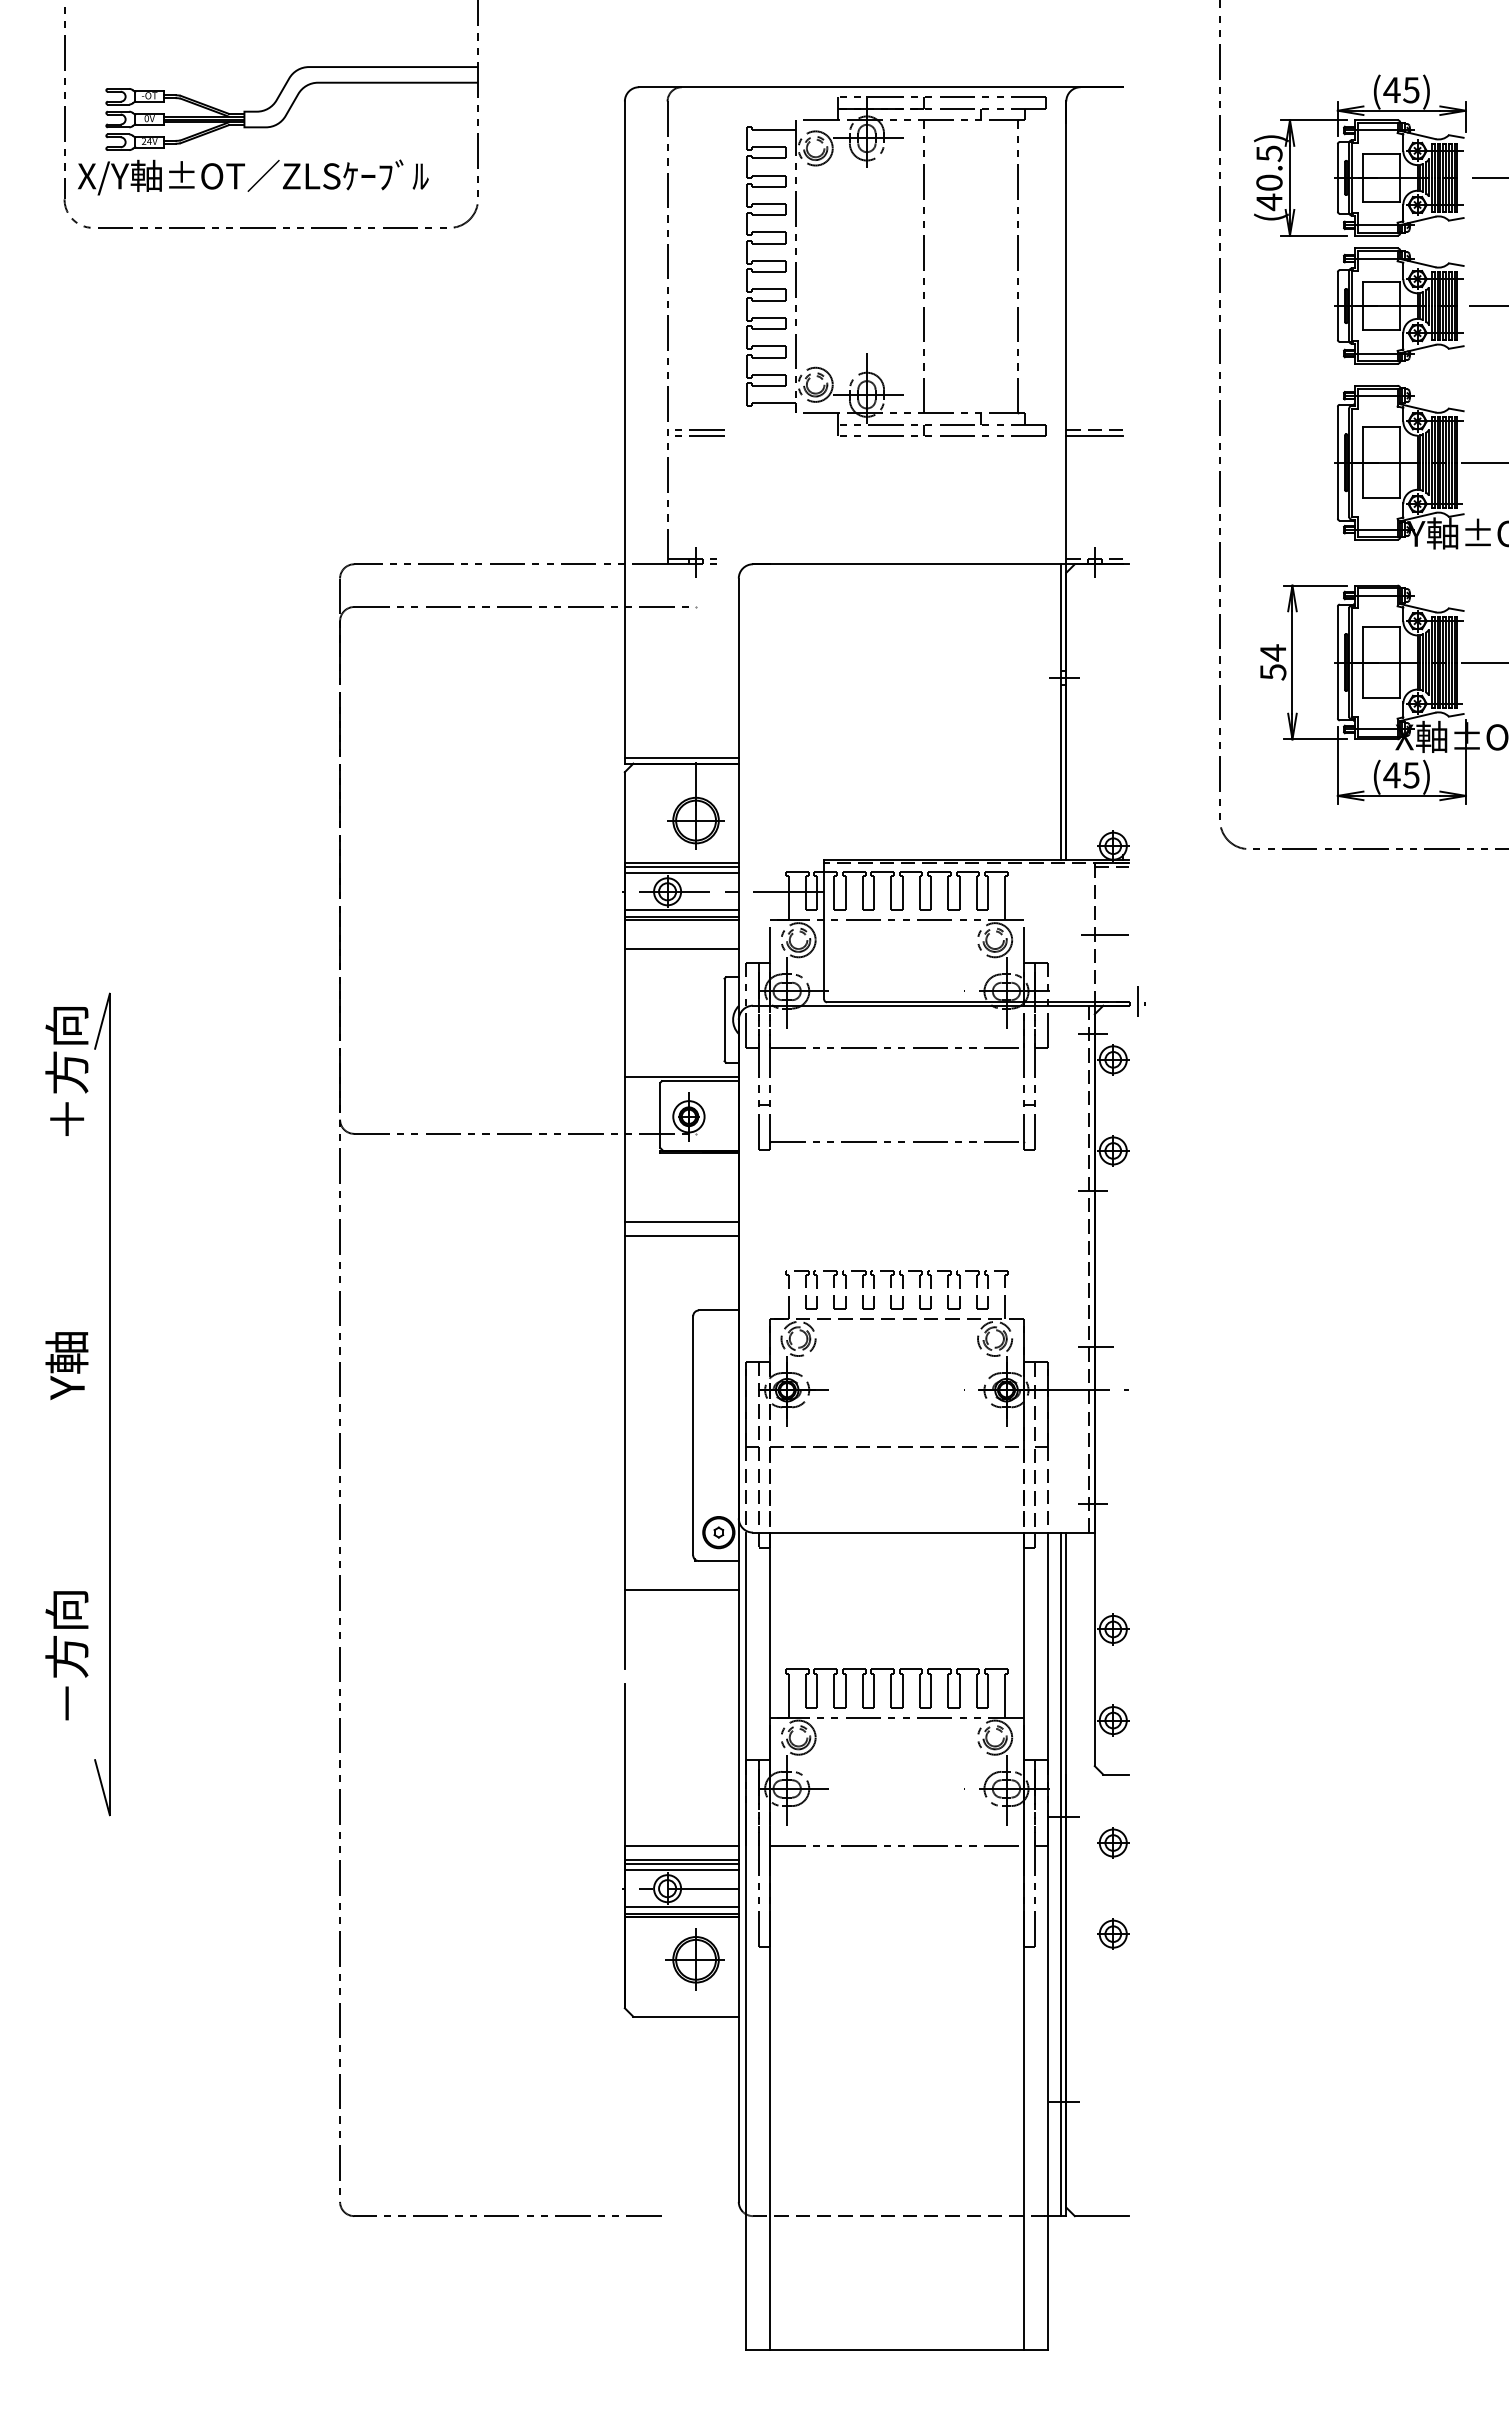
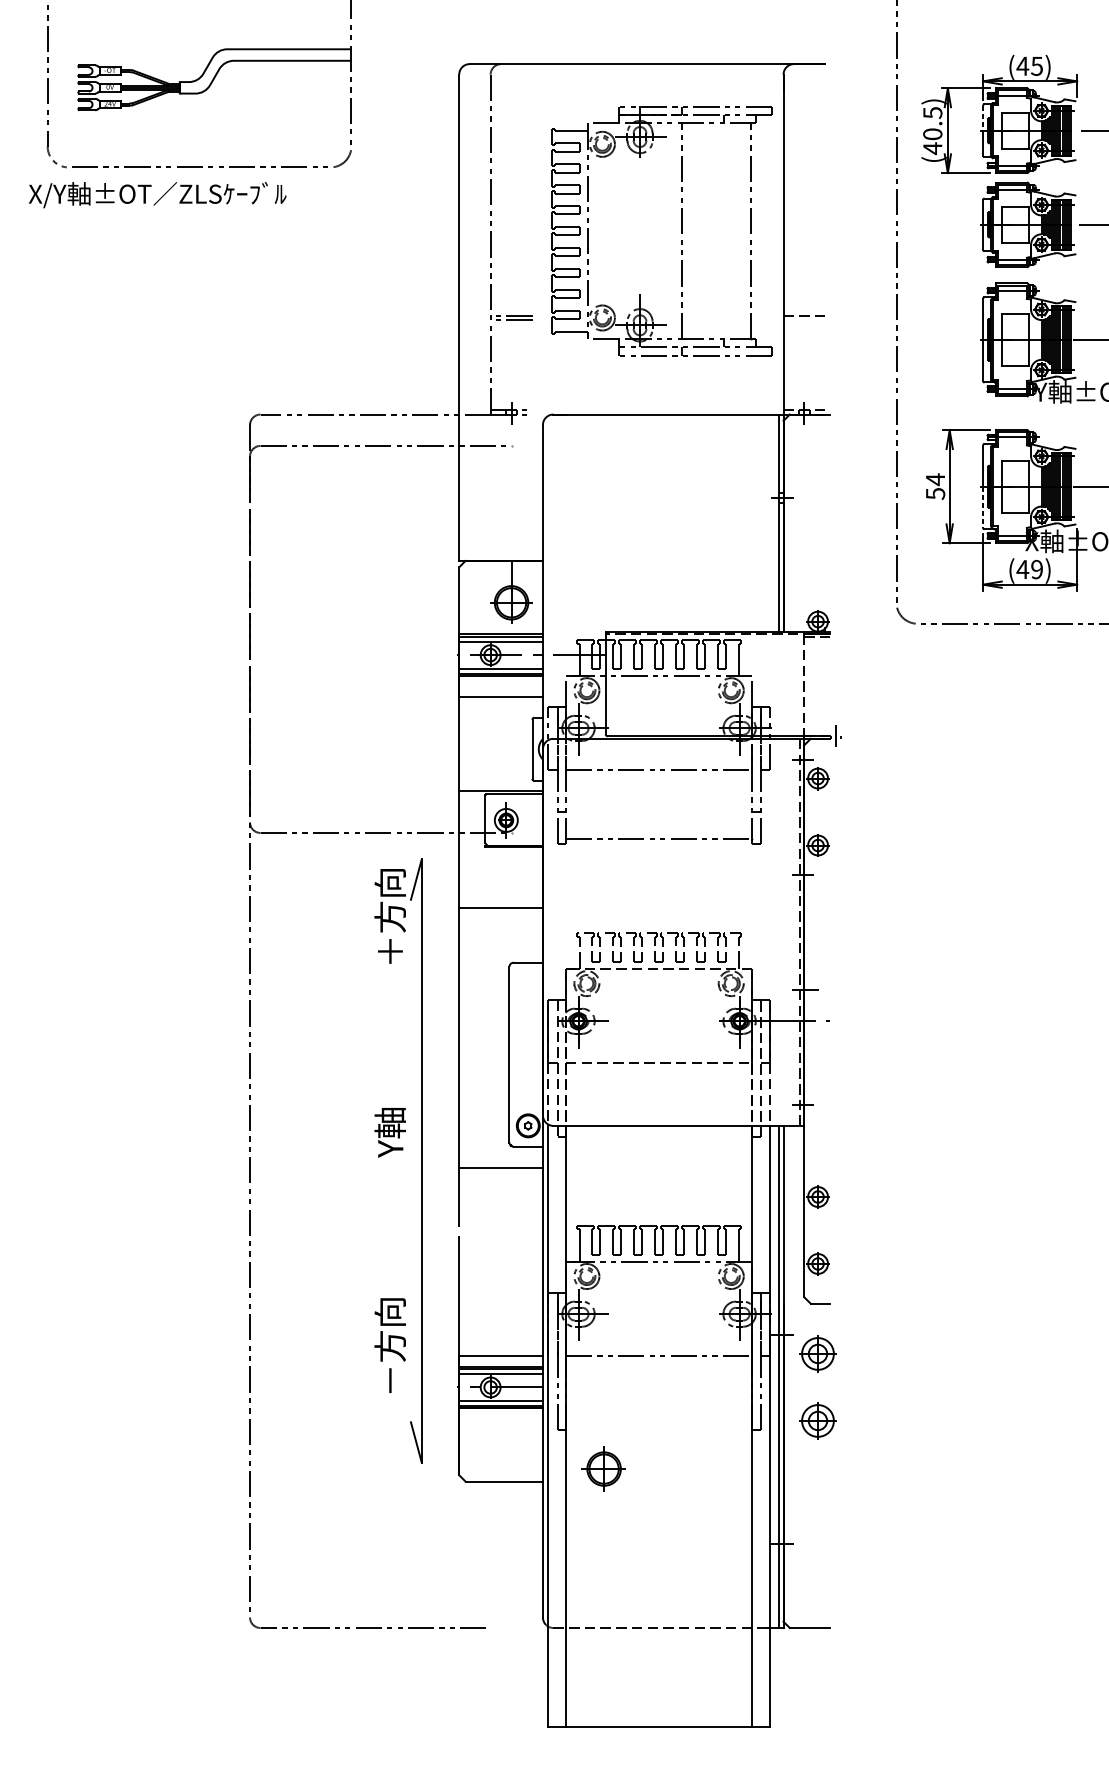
line: (1337, 161) -> (982, 118), solid -> dashed
text: (253, 177) -> (157, 195), moved
part: (923, 266) -> (681, 231), moved
line: (1094, 436) -> (804, 320), removed
line: (1337, 690) -> (982, 507), solid -> dashed
line: (681, 757) -> (500, 556), removed
text: (1411, 775) -> (1037, 569), (45) -> (49)
line: (1104, 934) -> (811, 686), removed
line: (681, 1222) -> (500, 898), removed
part: (77, 1390) -> (398, 1150), moved
part: (1113, 1842) -> (818, 1353), size x1.6
part: (1113, 1933) -> (818, 1420), size x1.6
part: (694, 1959) -> (602, 1468), moved

